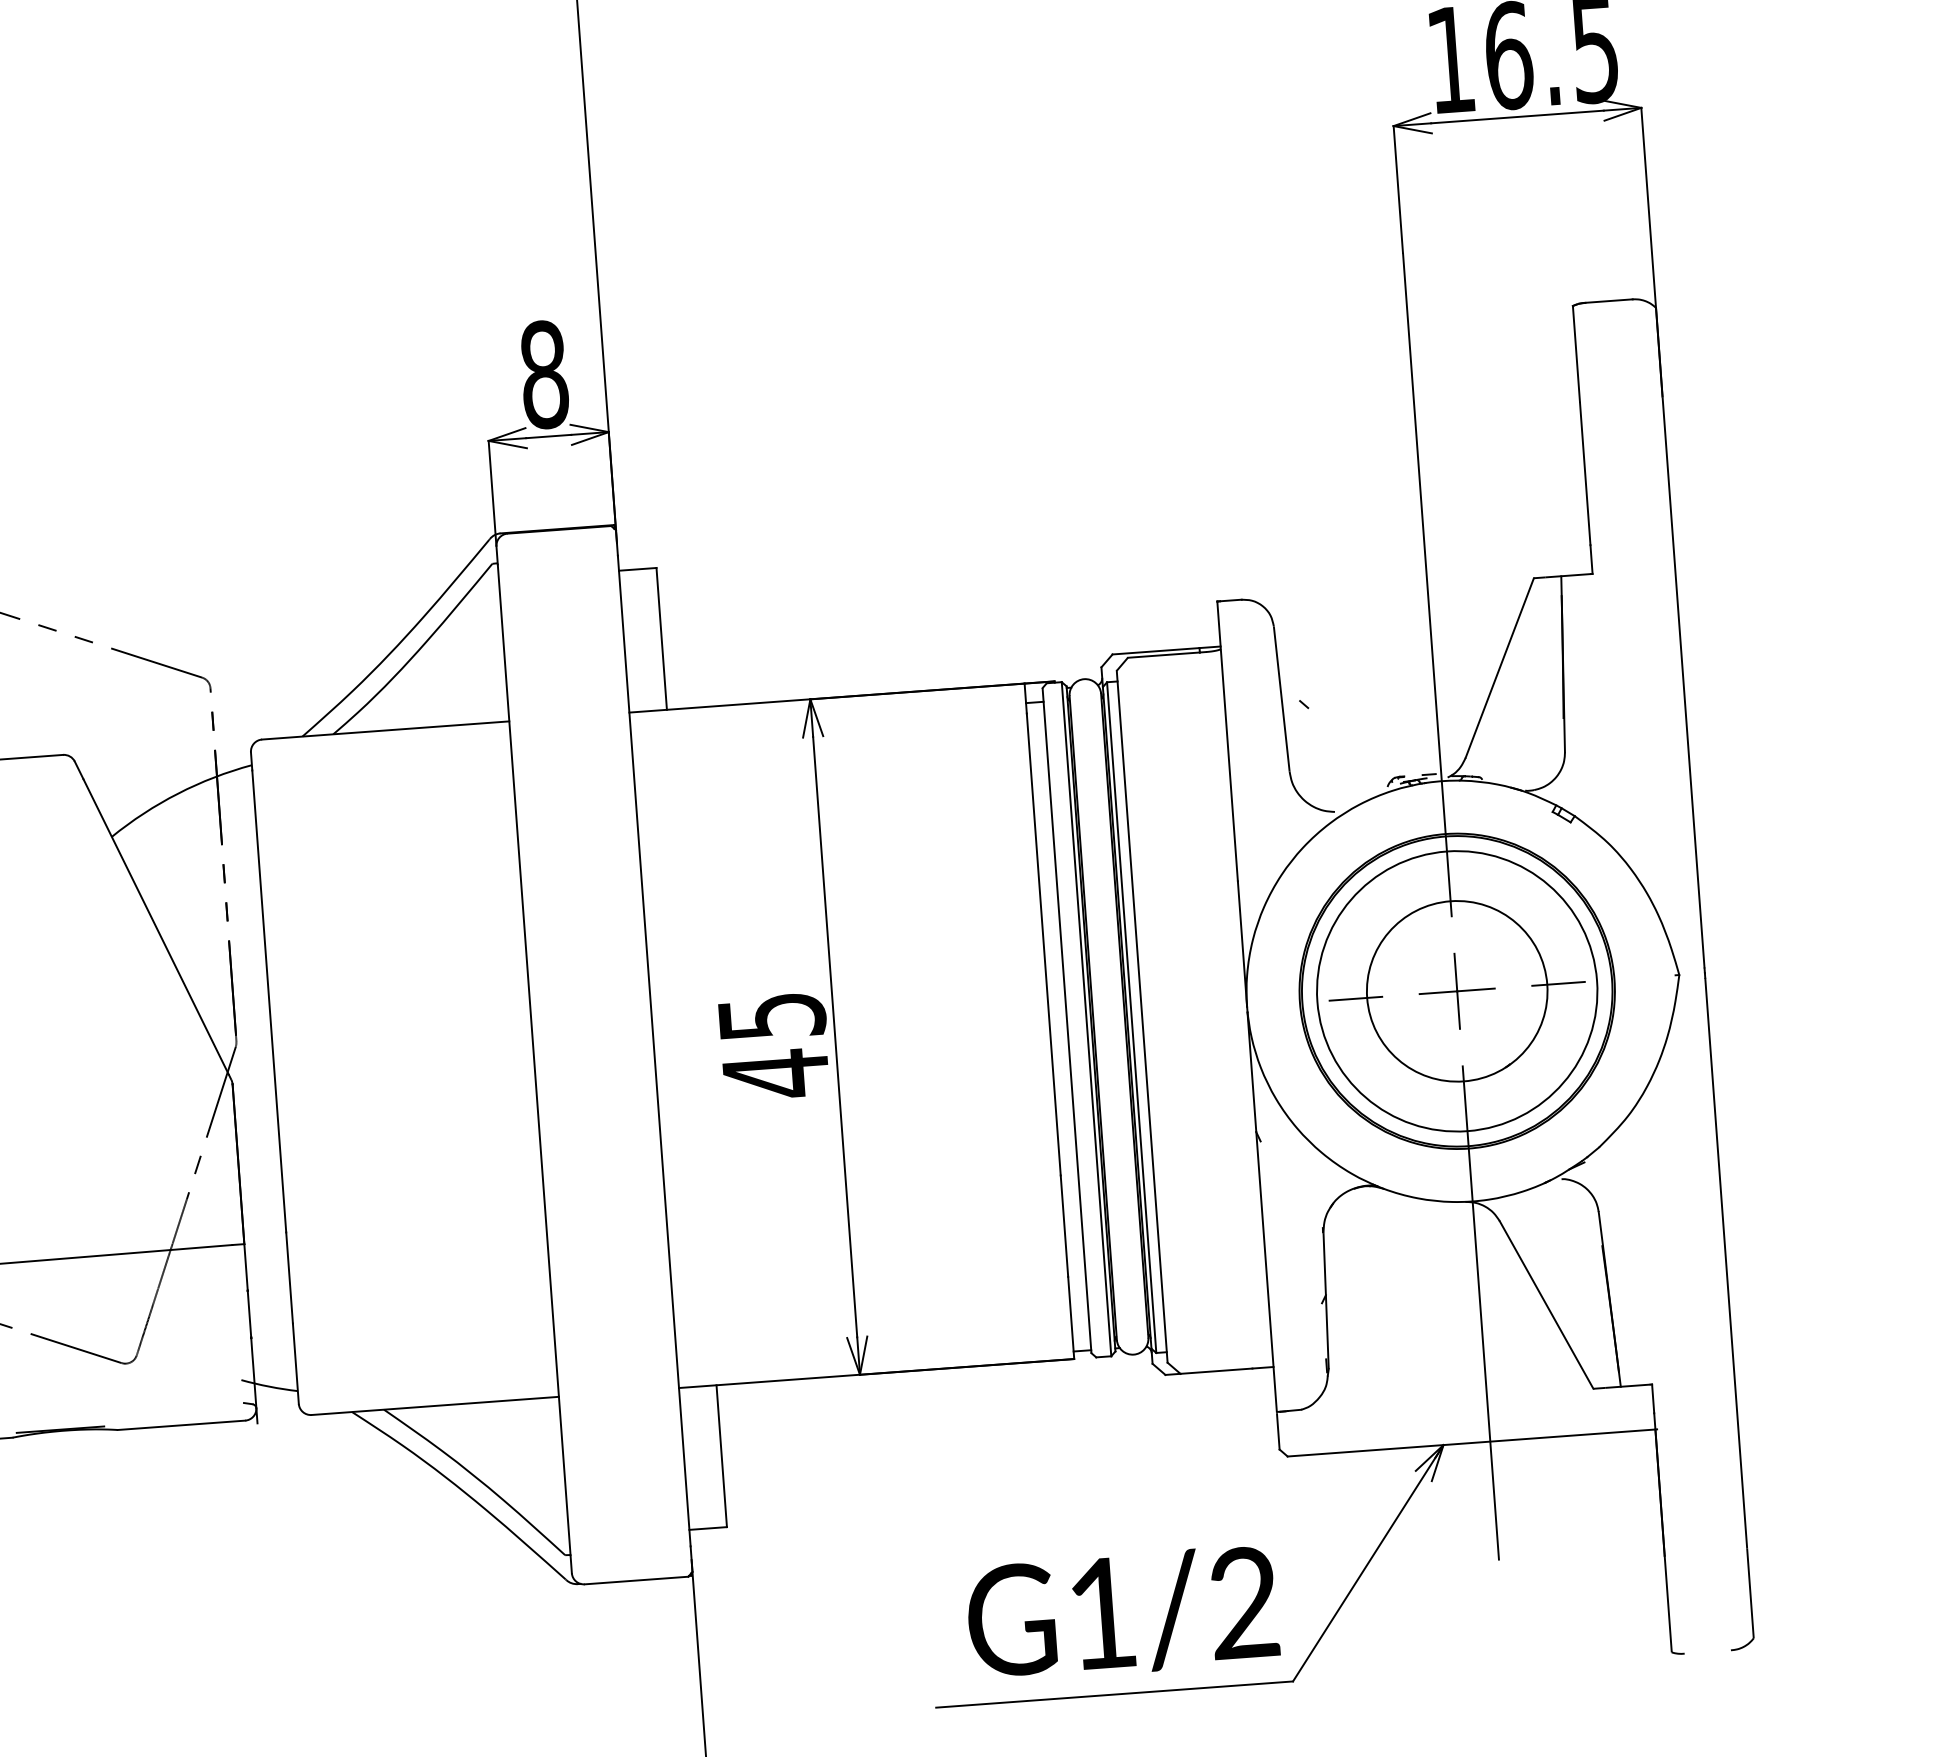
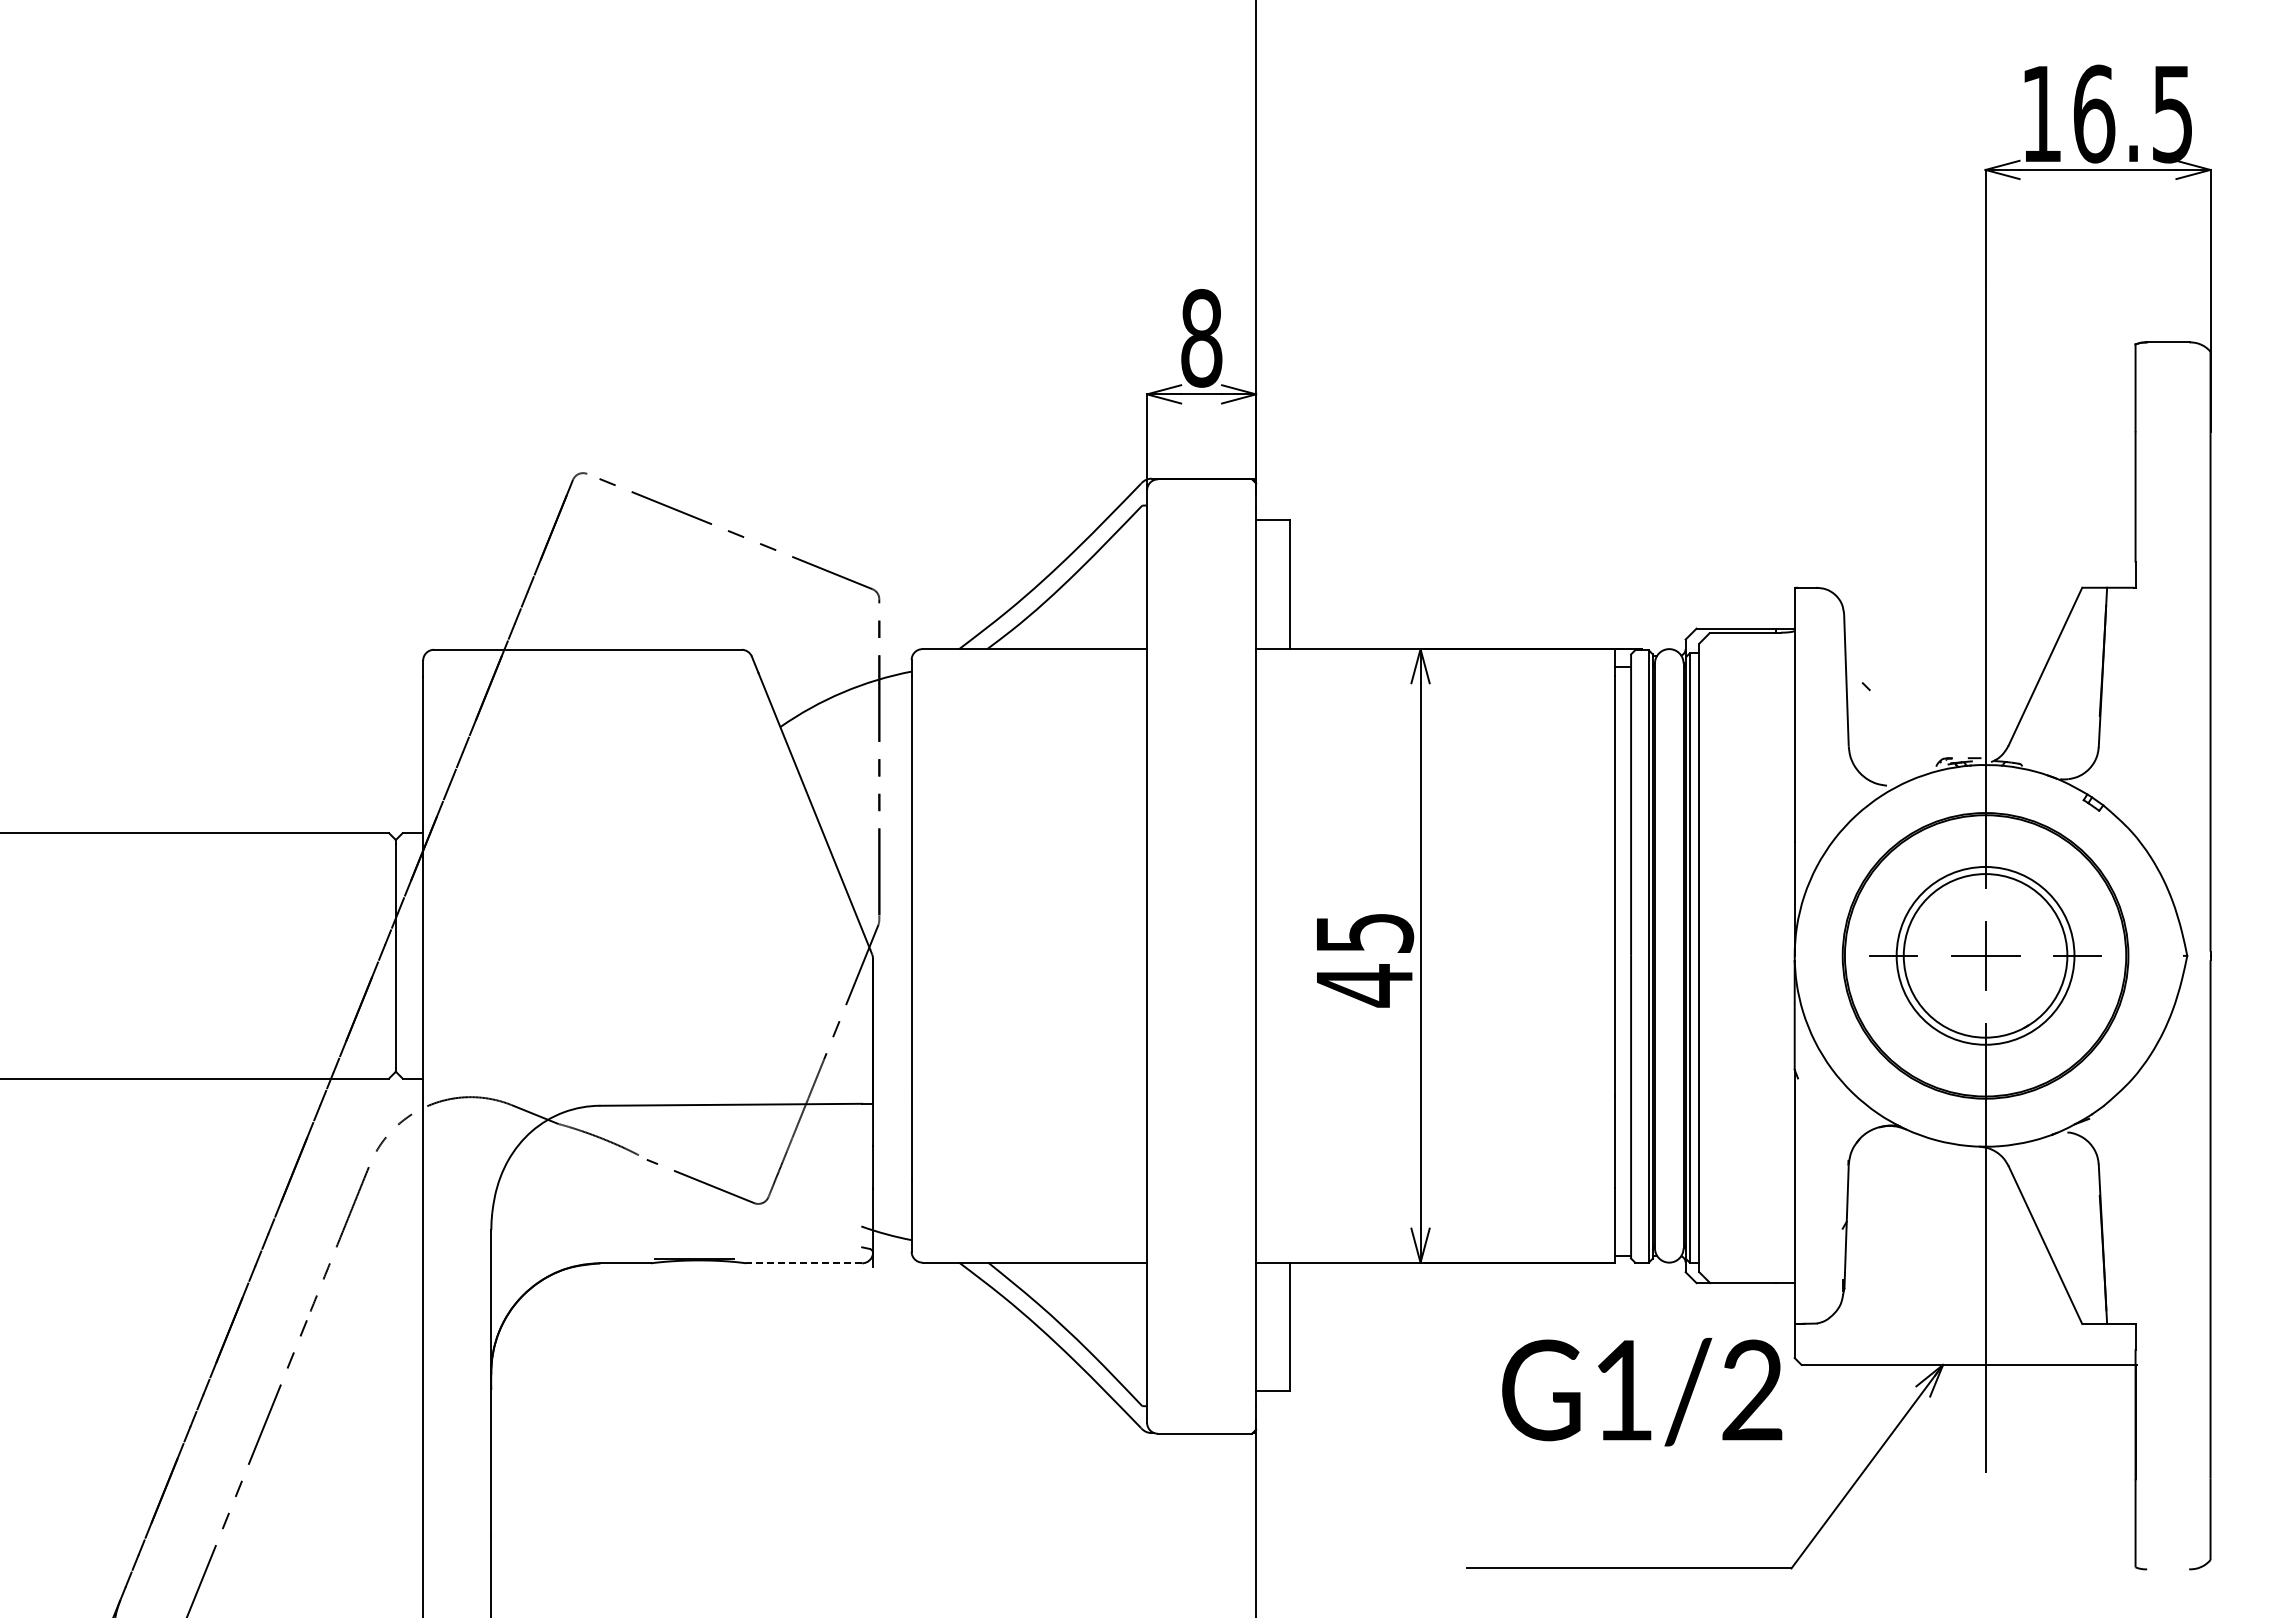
circle: (1457, 990) -> (1985, 955), size x0.7
line: (181, 1425) -> (804, 1263), solid -> dashed
text: (1123, 1614) -> (1642, 1392), moved

